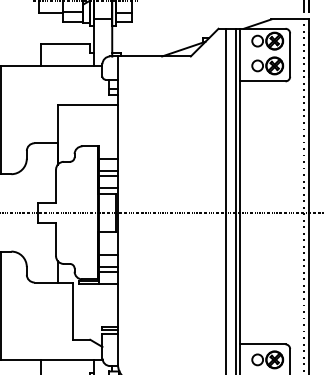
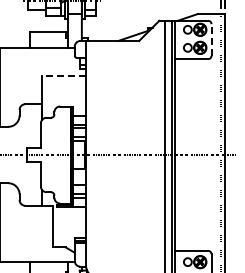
line: (290, 54) -> (211, 39), solid -> dashed
line: (88, 105) -> (64, 76), solid -> dashed

